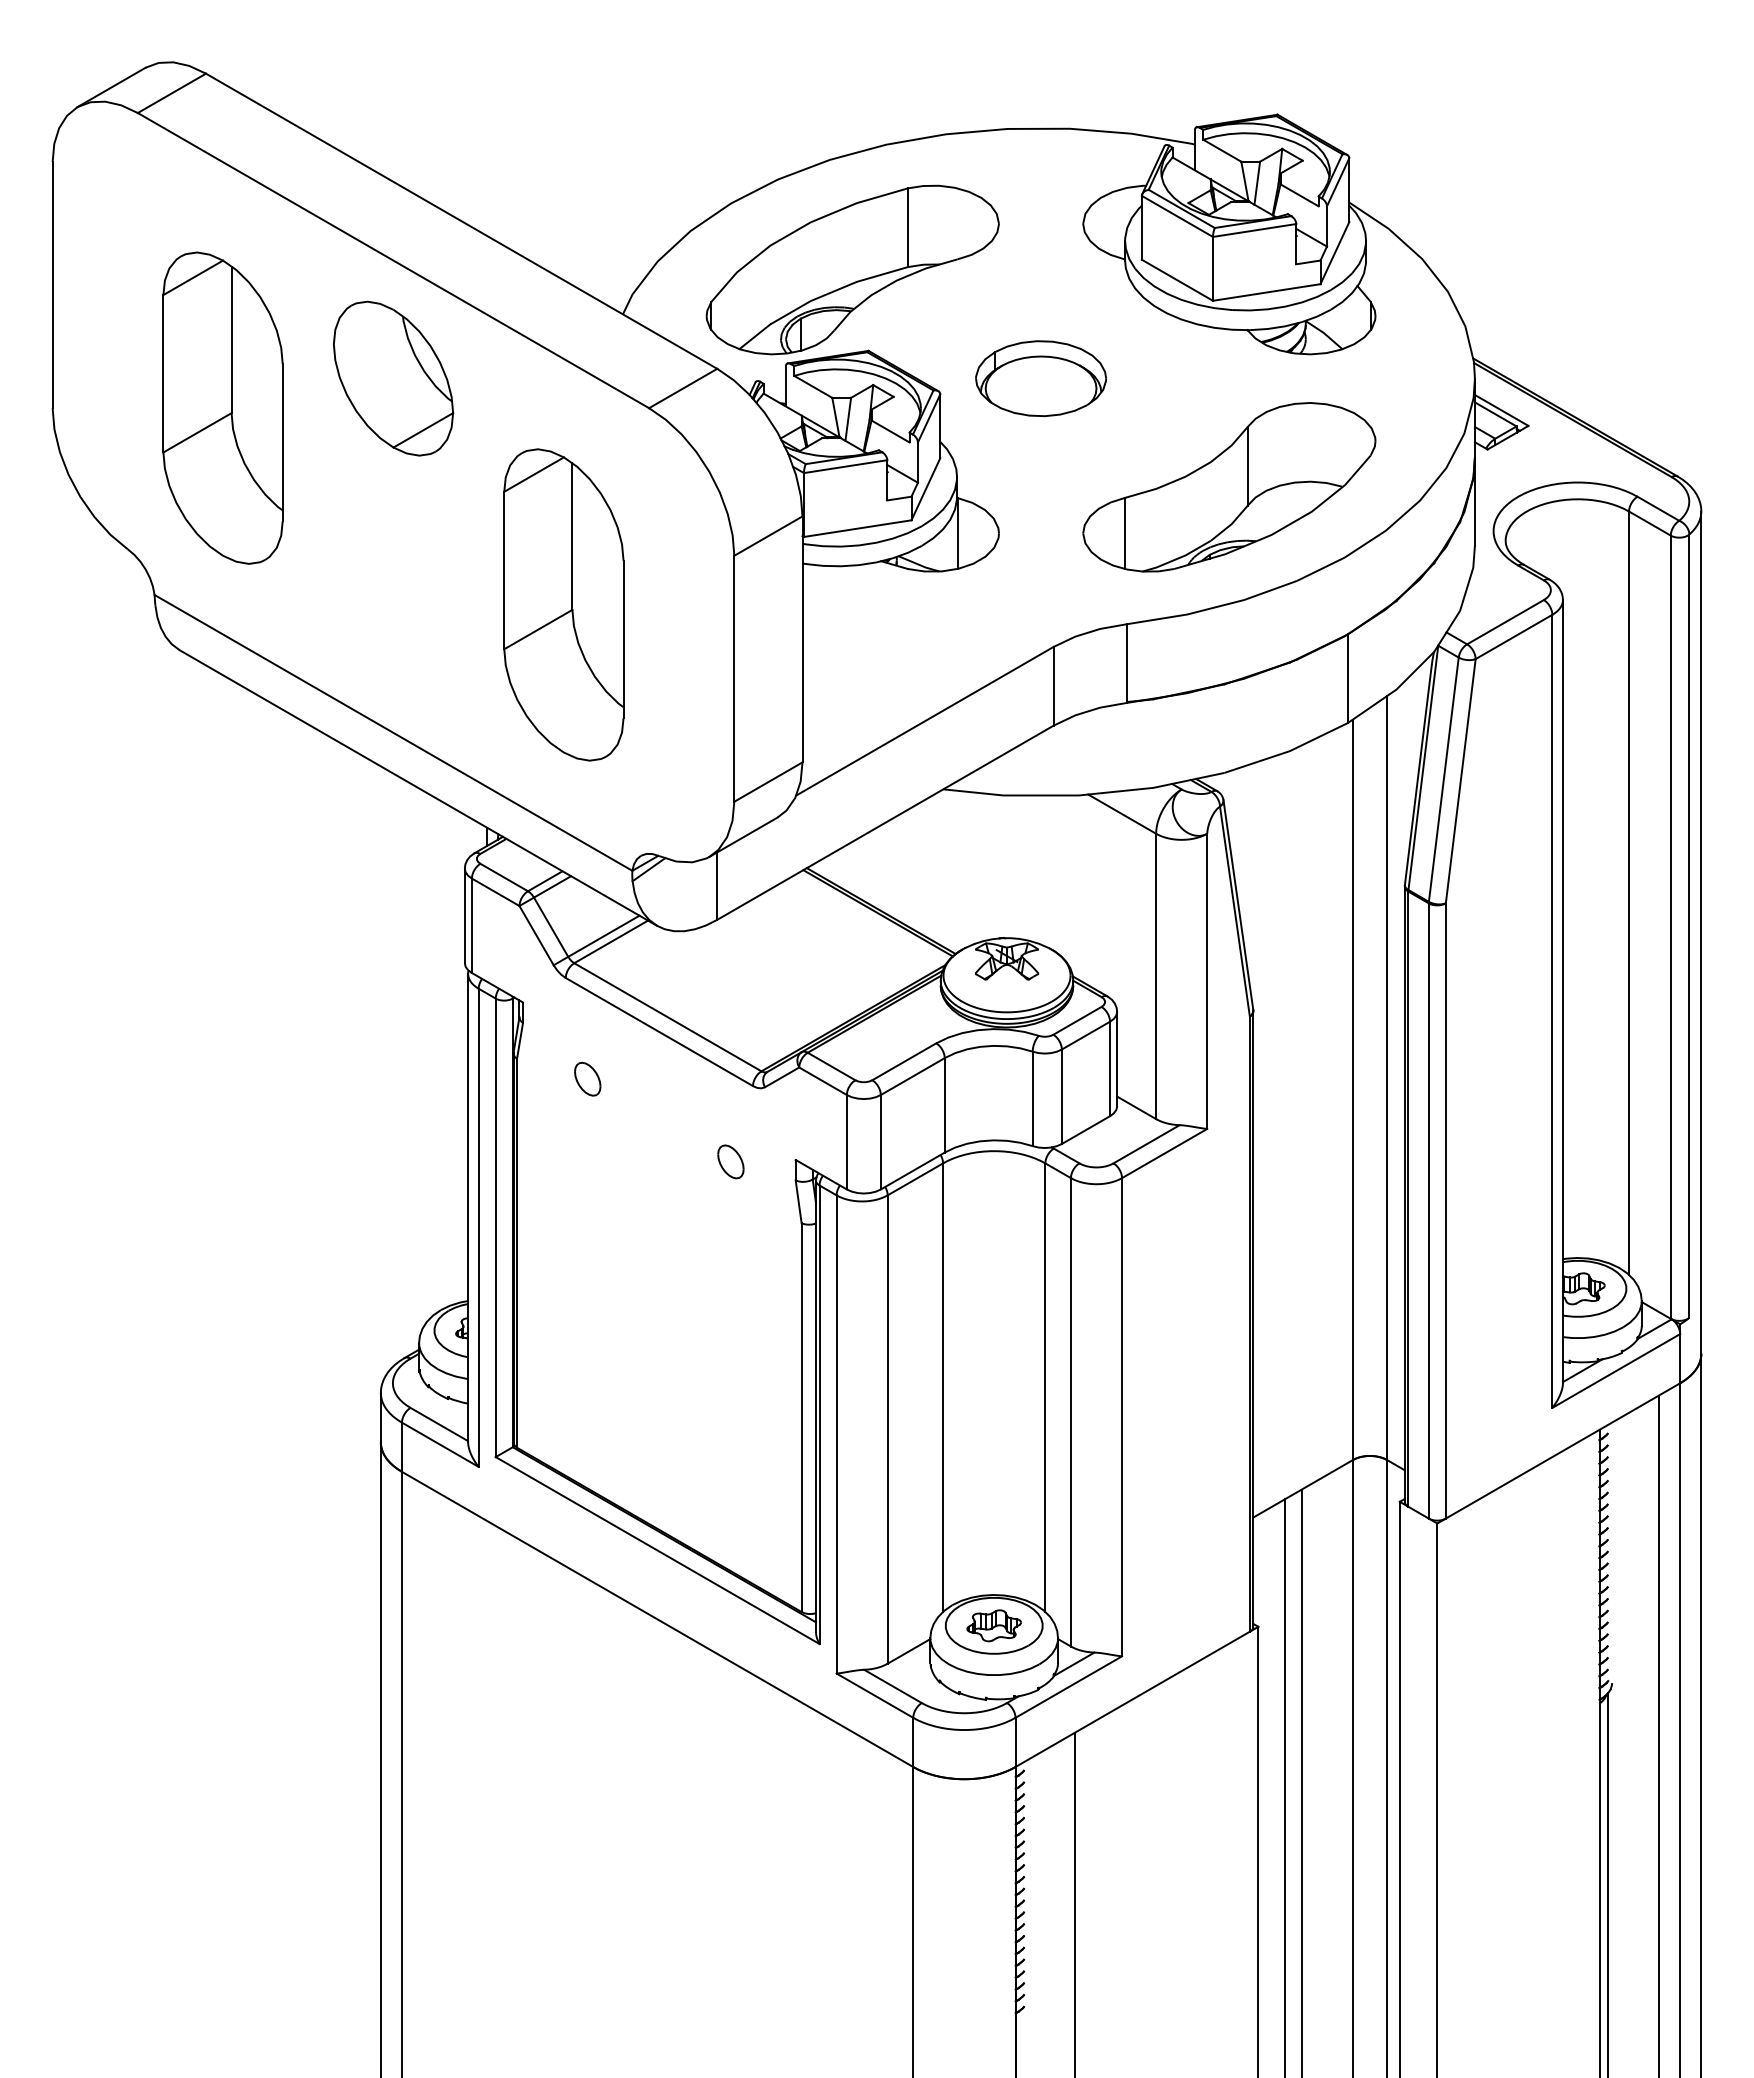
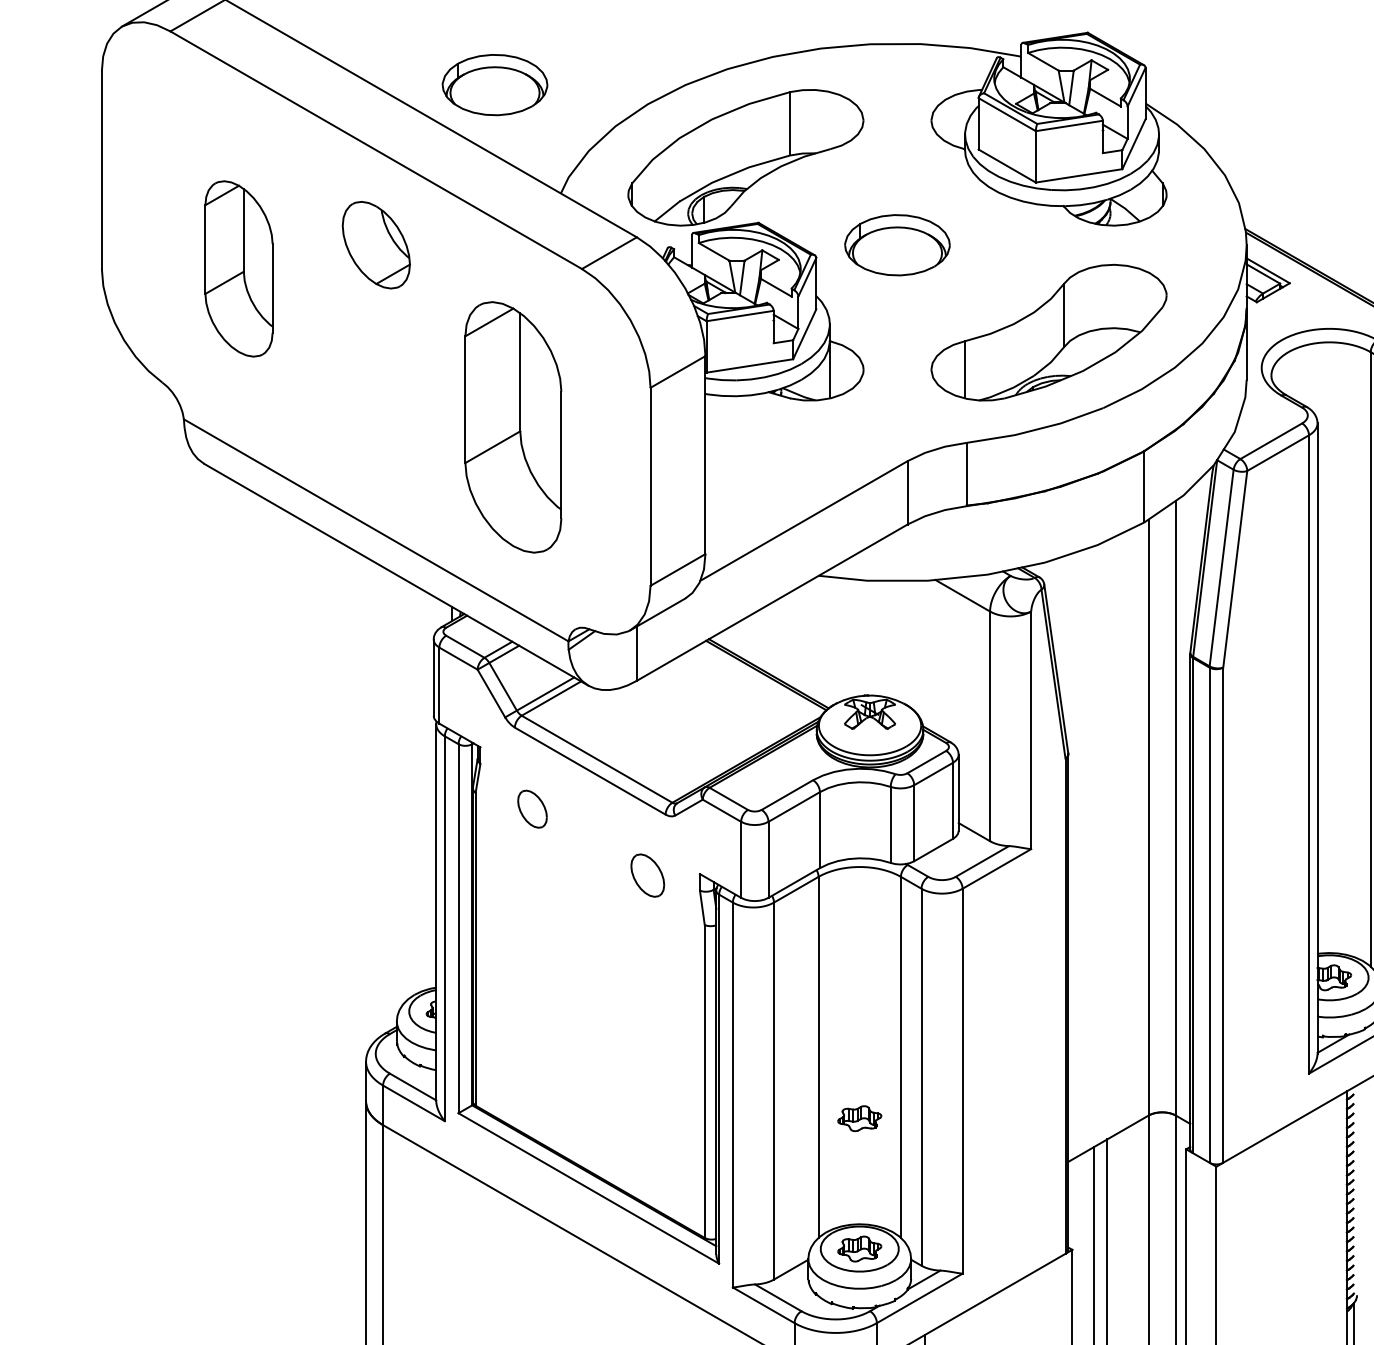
part: (540, 179) -> (494, 84), added
part: (393, 378) -> (376, 245), size x0.7
part: (222, 407) -> (238, 268), size x0.7
part: (587, 1078) -> (532, 808), size x1.4
part: (730, 1161) -> (647, 875), size x1.6
part: (993, 1463) -> (859, 1118), added

